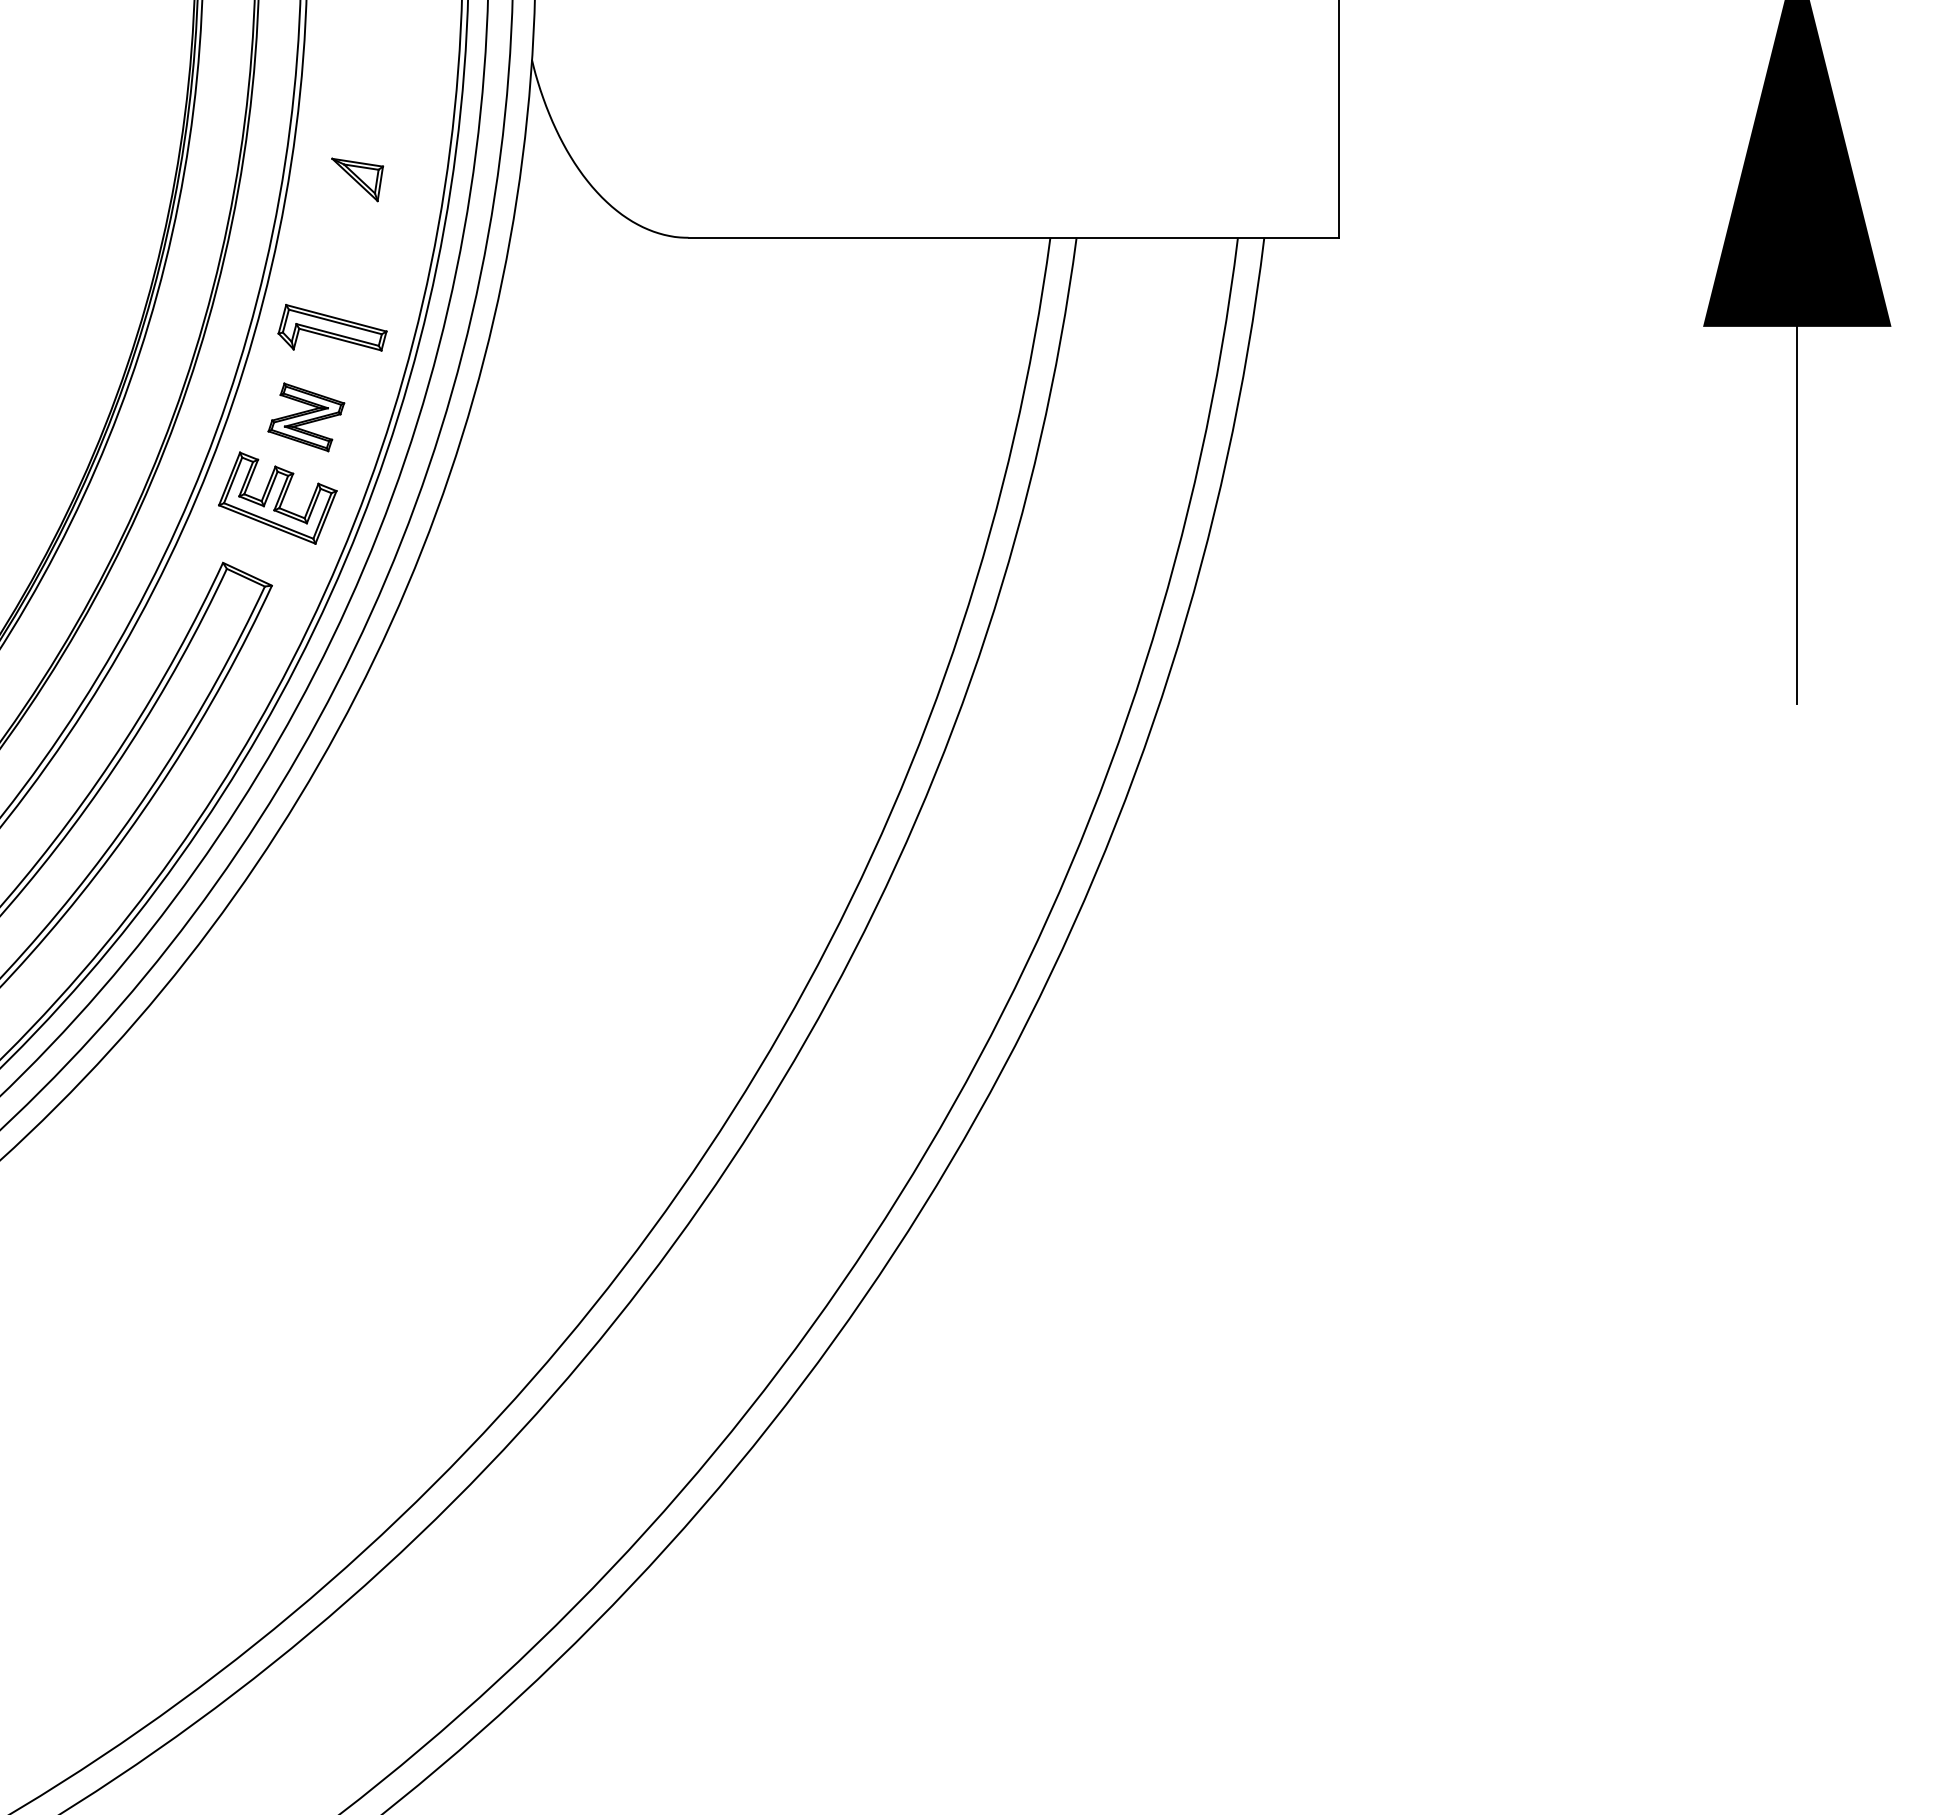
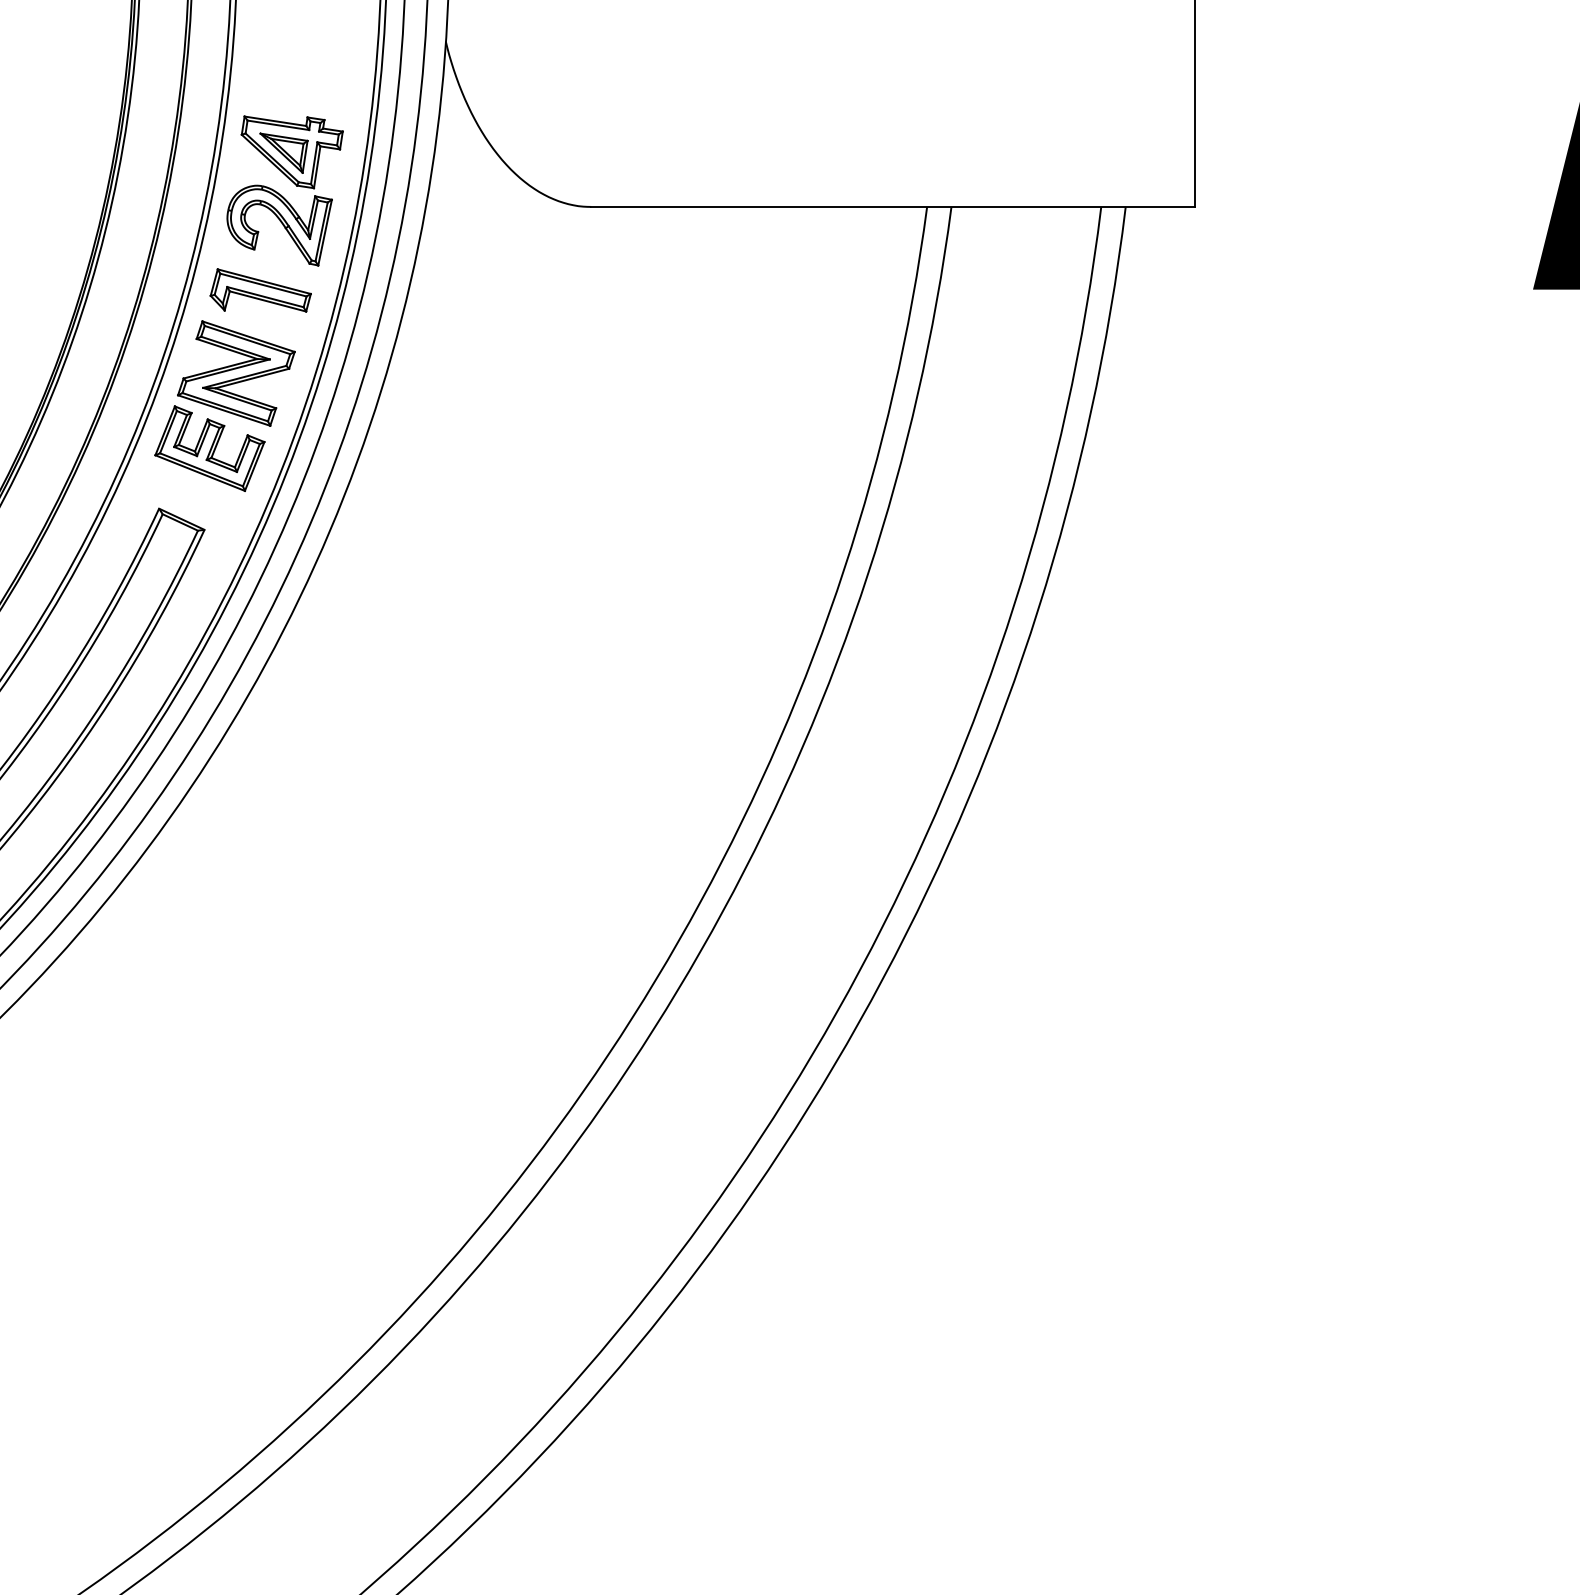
part: (358, 220) -> (284, 190), added
part: (306, 417) -> (236, 373), size x1.67

